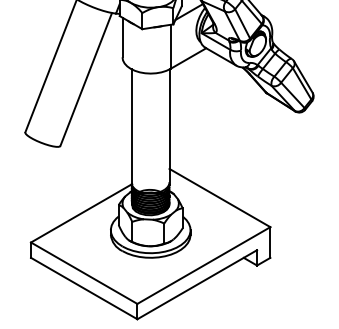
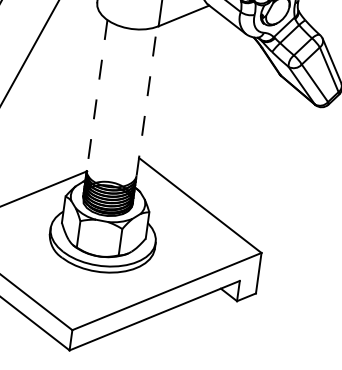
line: (169, 125) -> (146, 100), solid -> dashed
line: (131, 126) -> (96, 95), solid -> dashed

